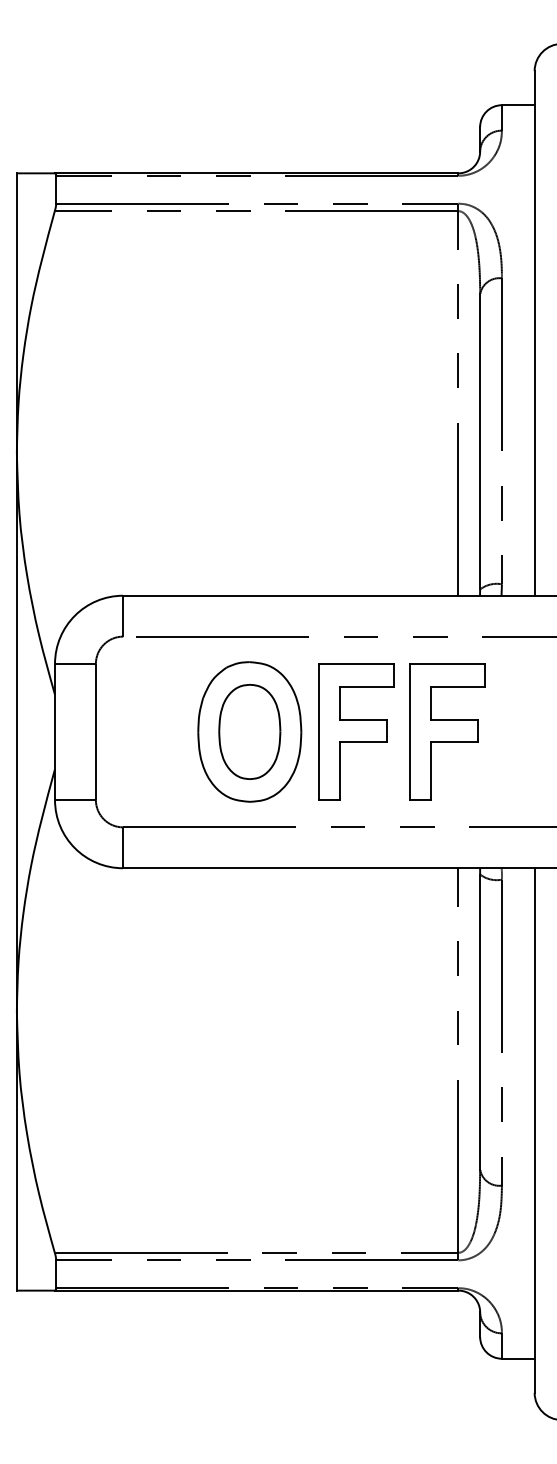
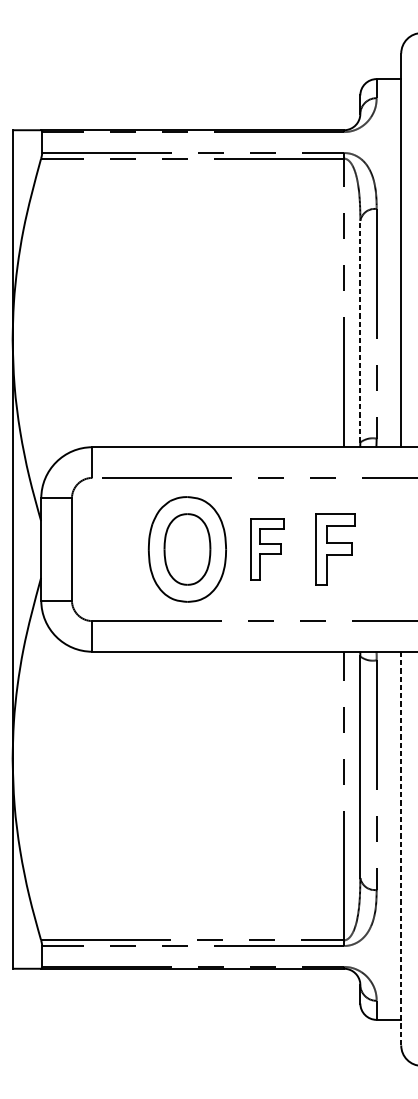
line: (480, 441) -> (360, 331), solid -> dashed
part: (356, 731) -> (267, 549), size x0.6
part: (447, 731) -> (335, 549), size x0.7
line: (534, 1131) -> (401, 849), solid -> dashed

